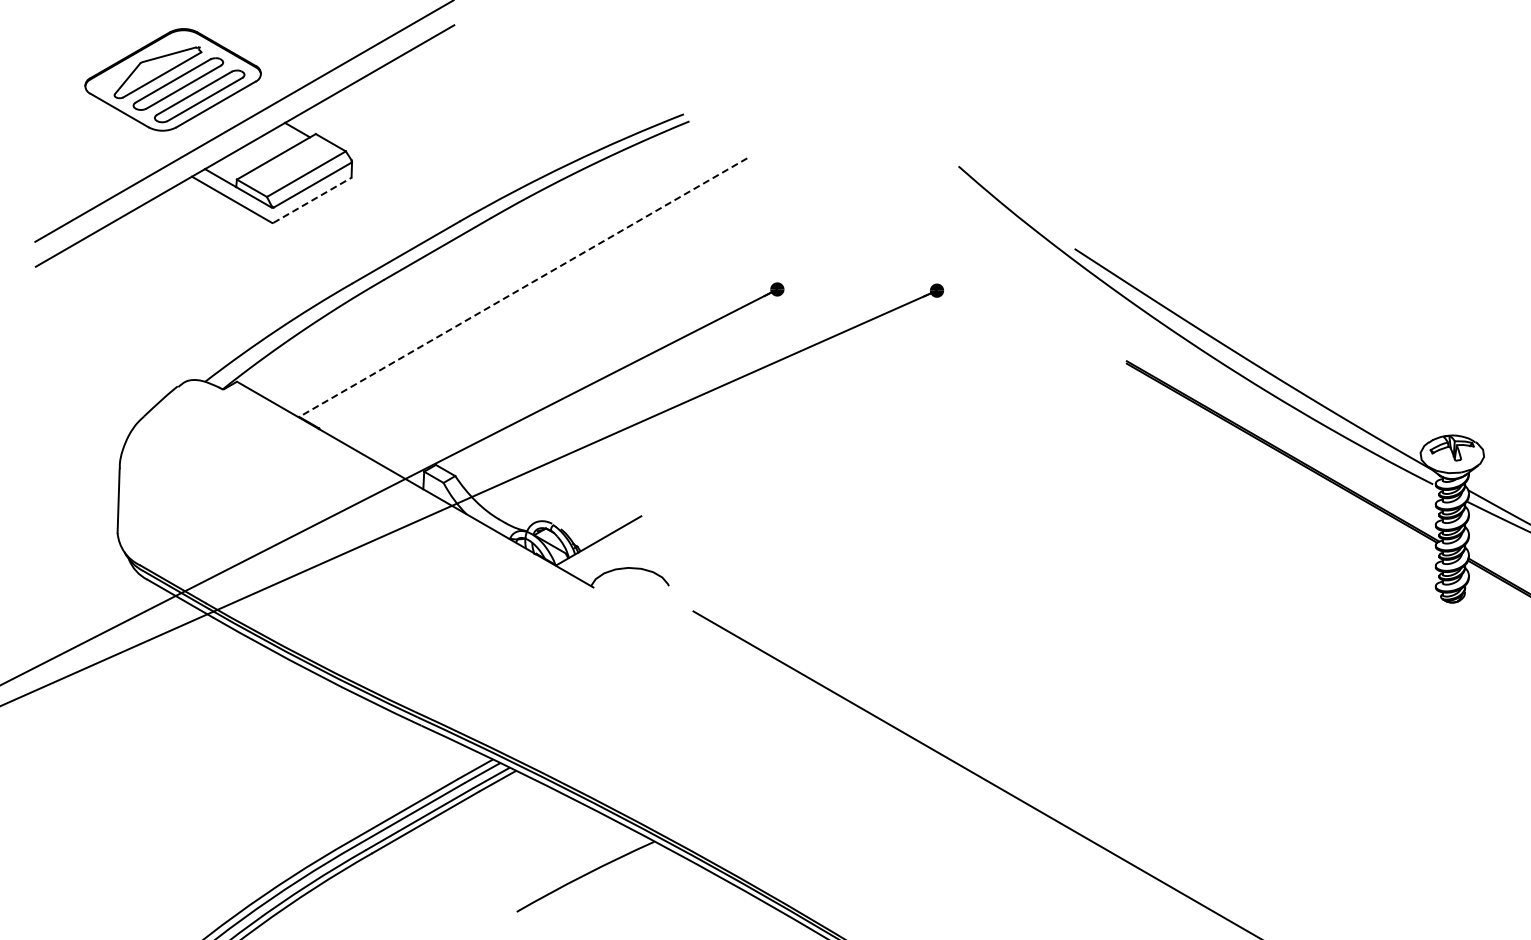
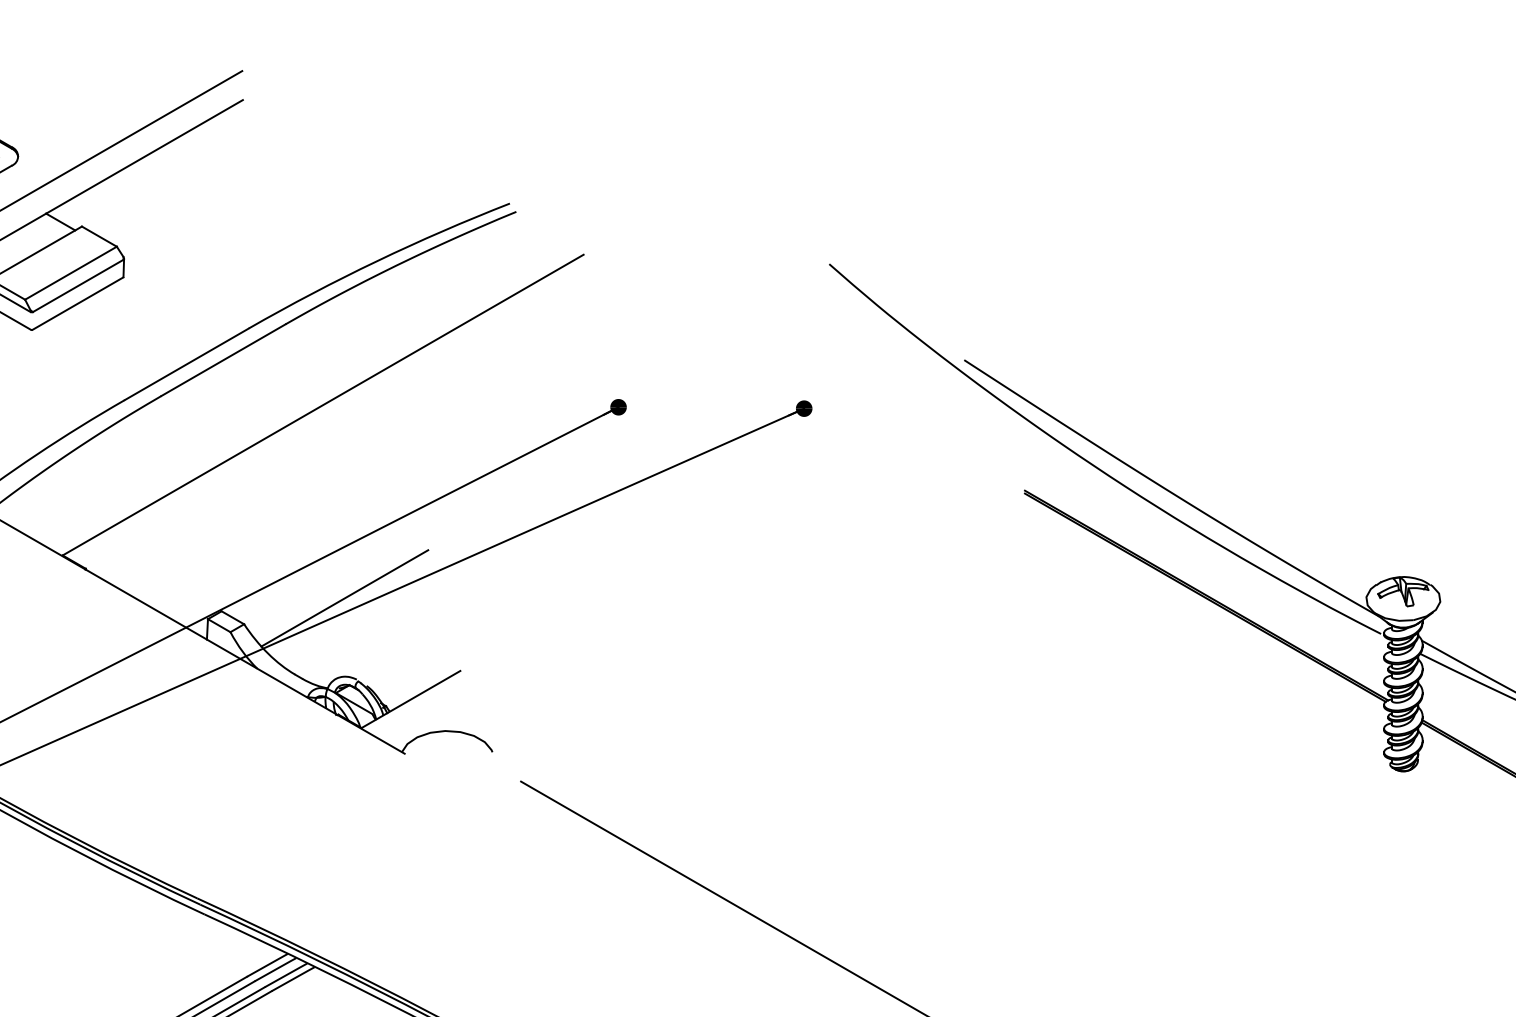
line: (312, 200) -> (78, 303), dashed -> solid
line: (523, 287) -> (323, 404), dashed -> solid
line: (541, 453) -> (344, 597), added

